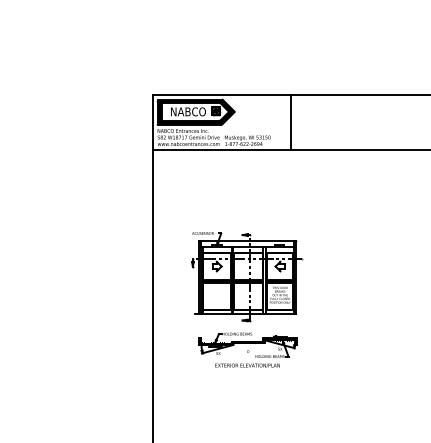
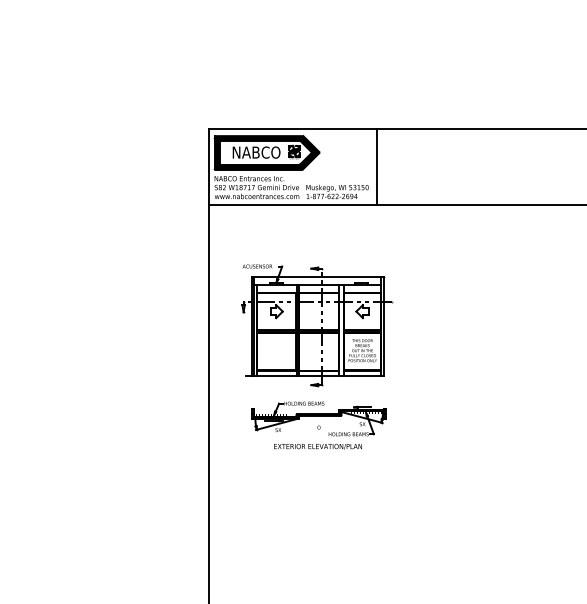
line: (290, 122) -> (376, 167), moved
part: (247, 299) -> (318, 356), moved

